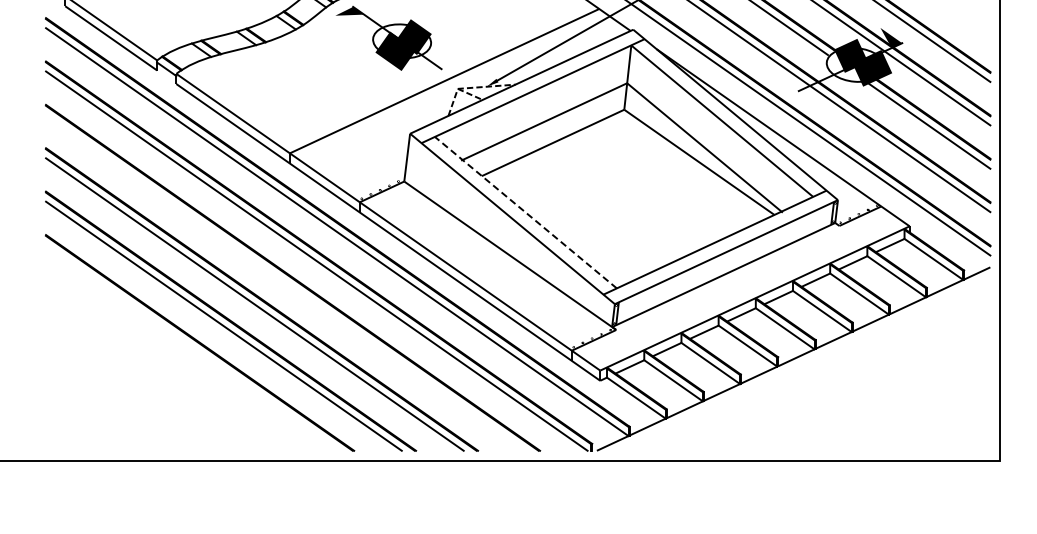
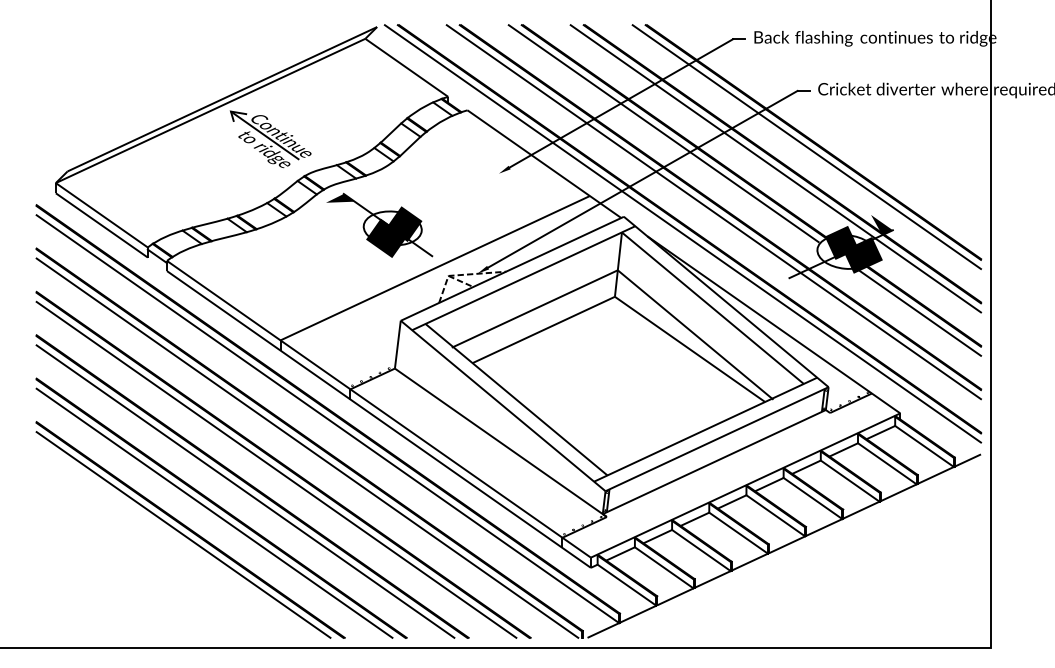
line: (525, 212) -> (516, 399), dashed -> solid
line: (285, 282) -> (276, 469), added
line: (192, 347) -> (183, 534), added

